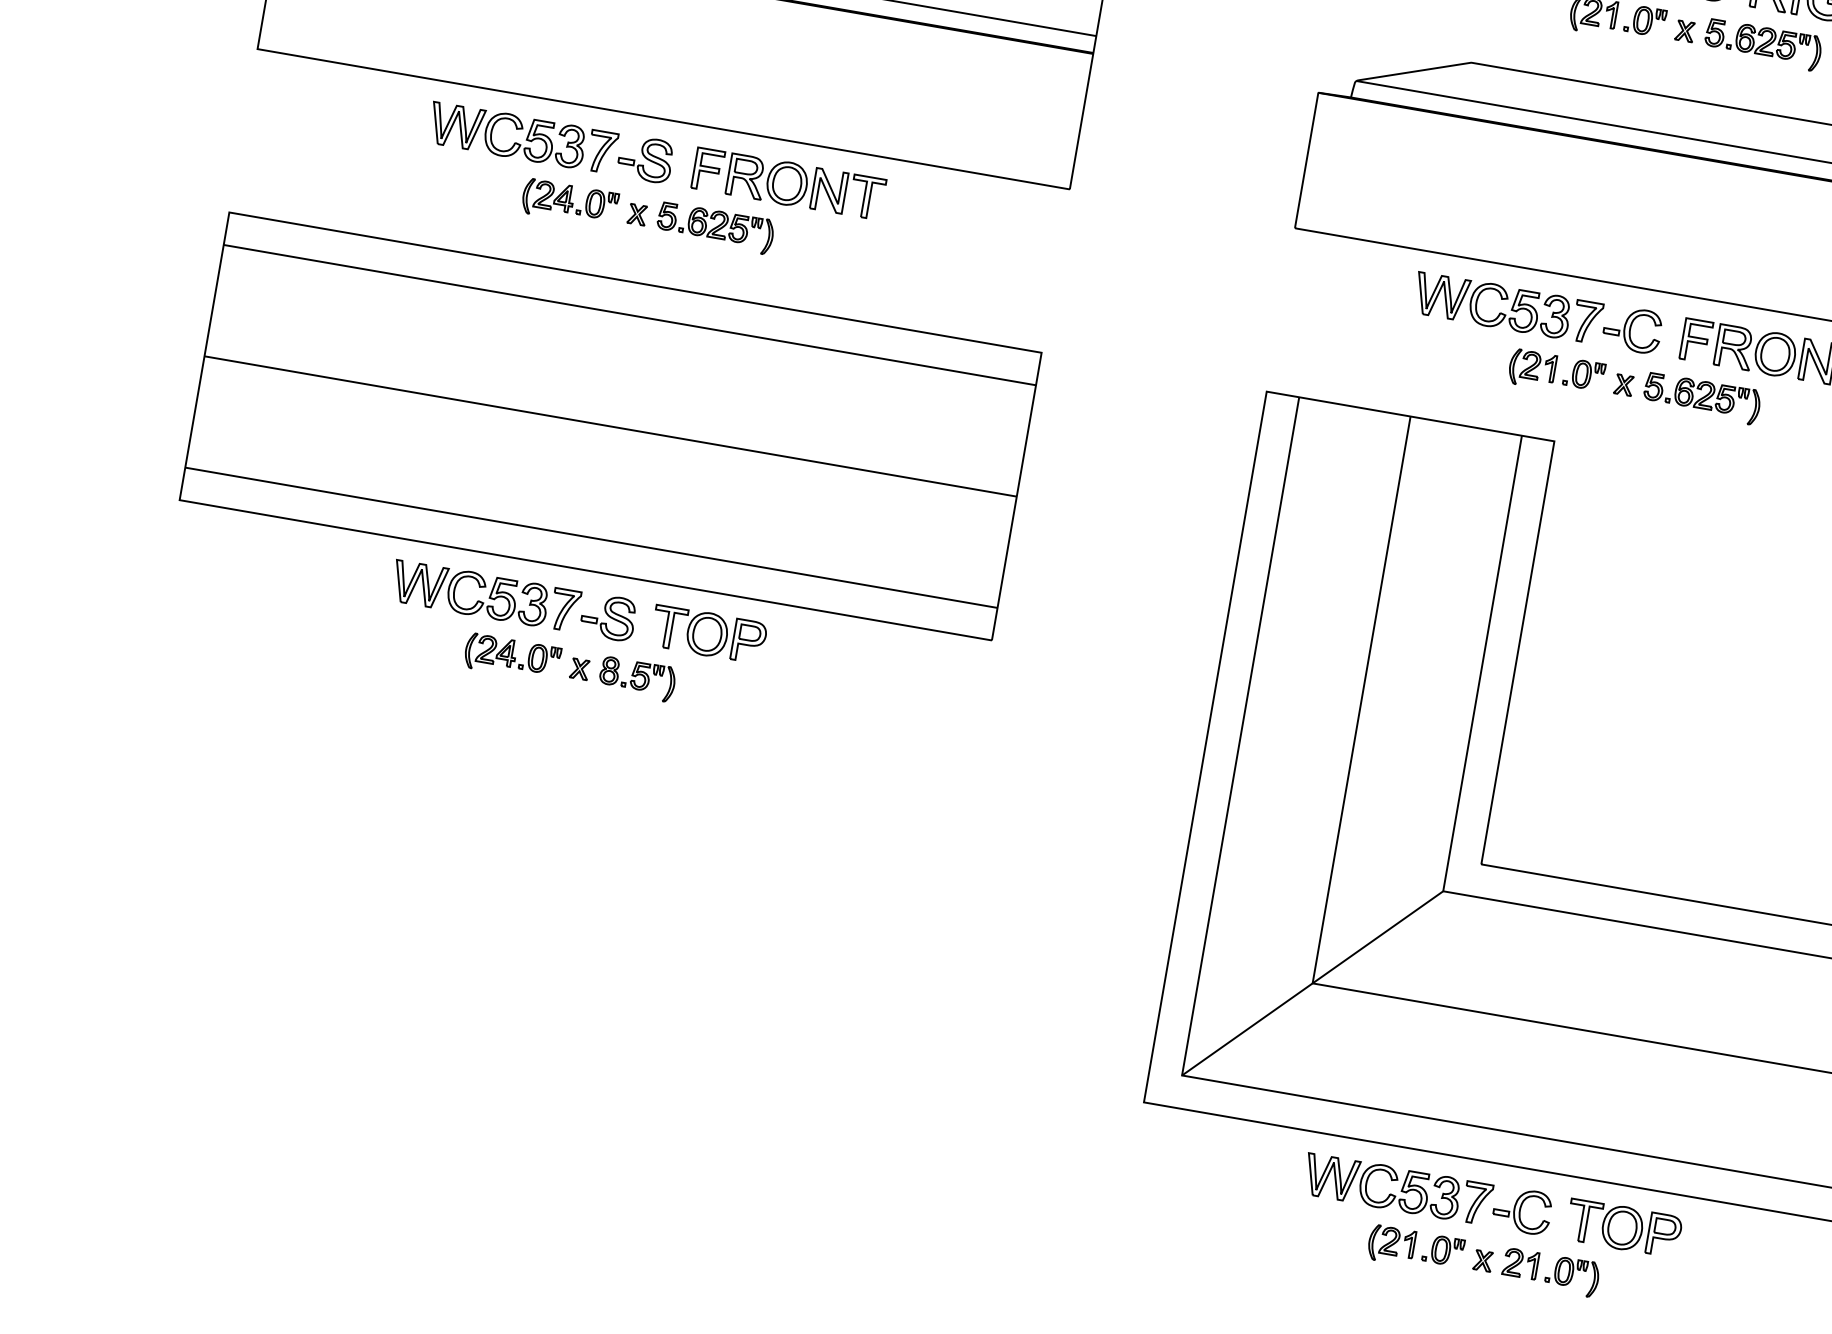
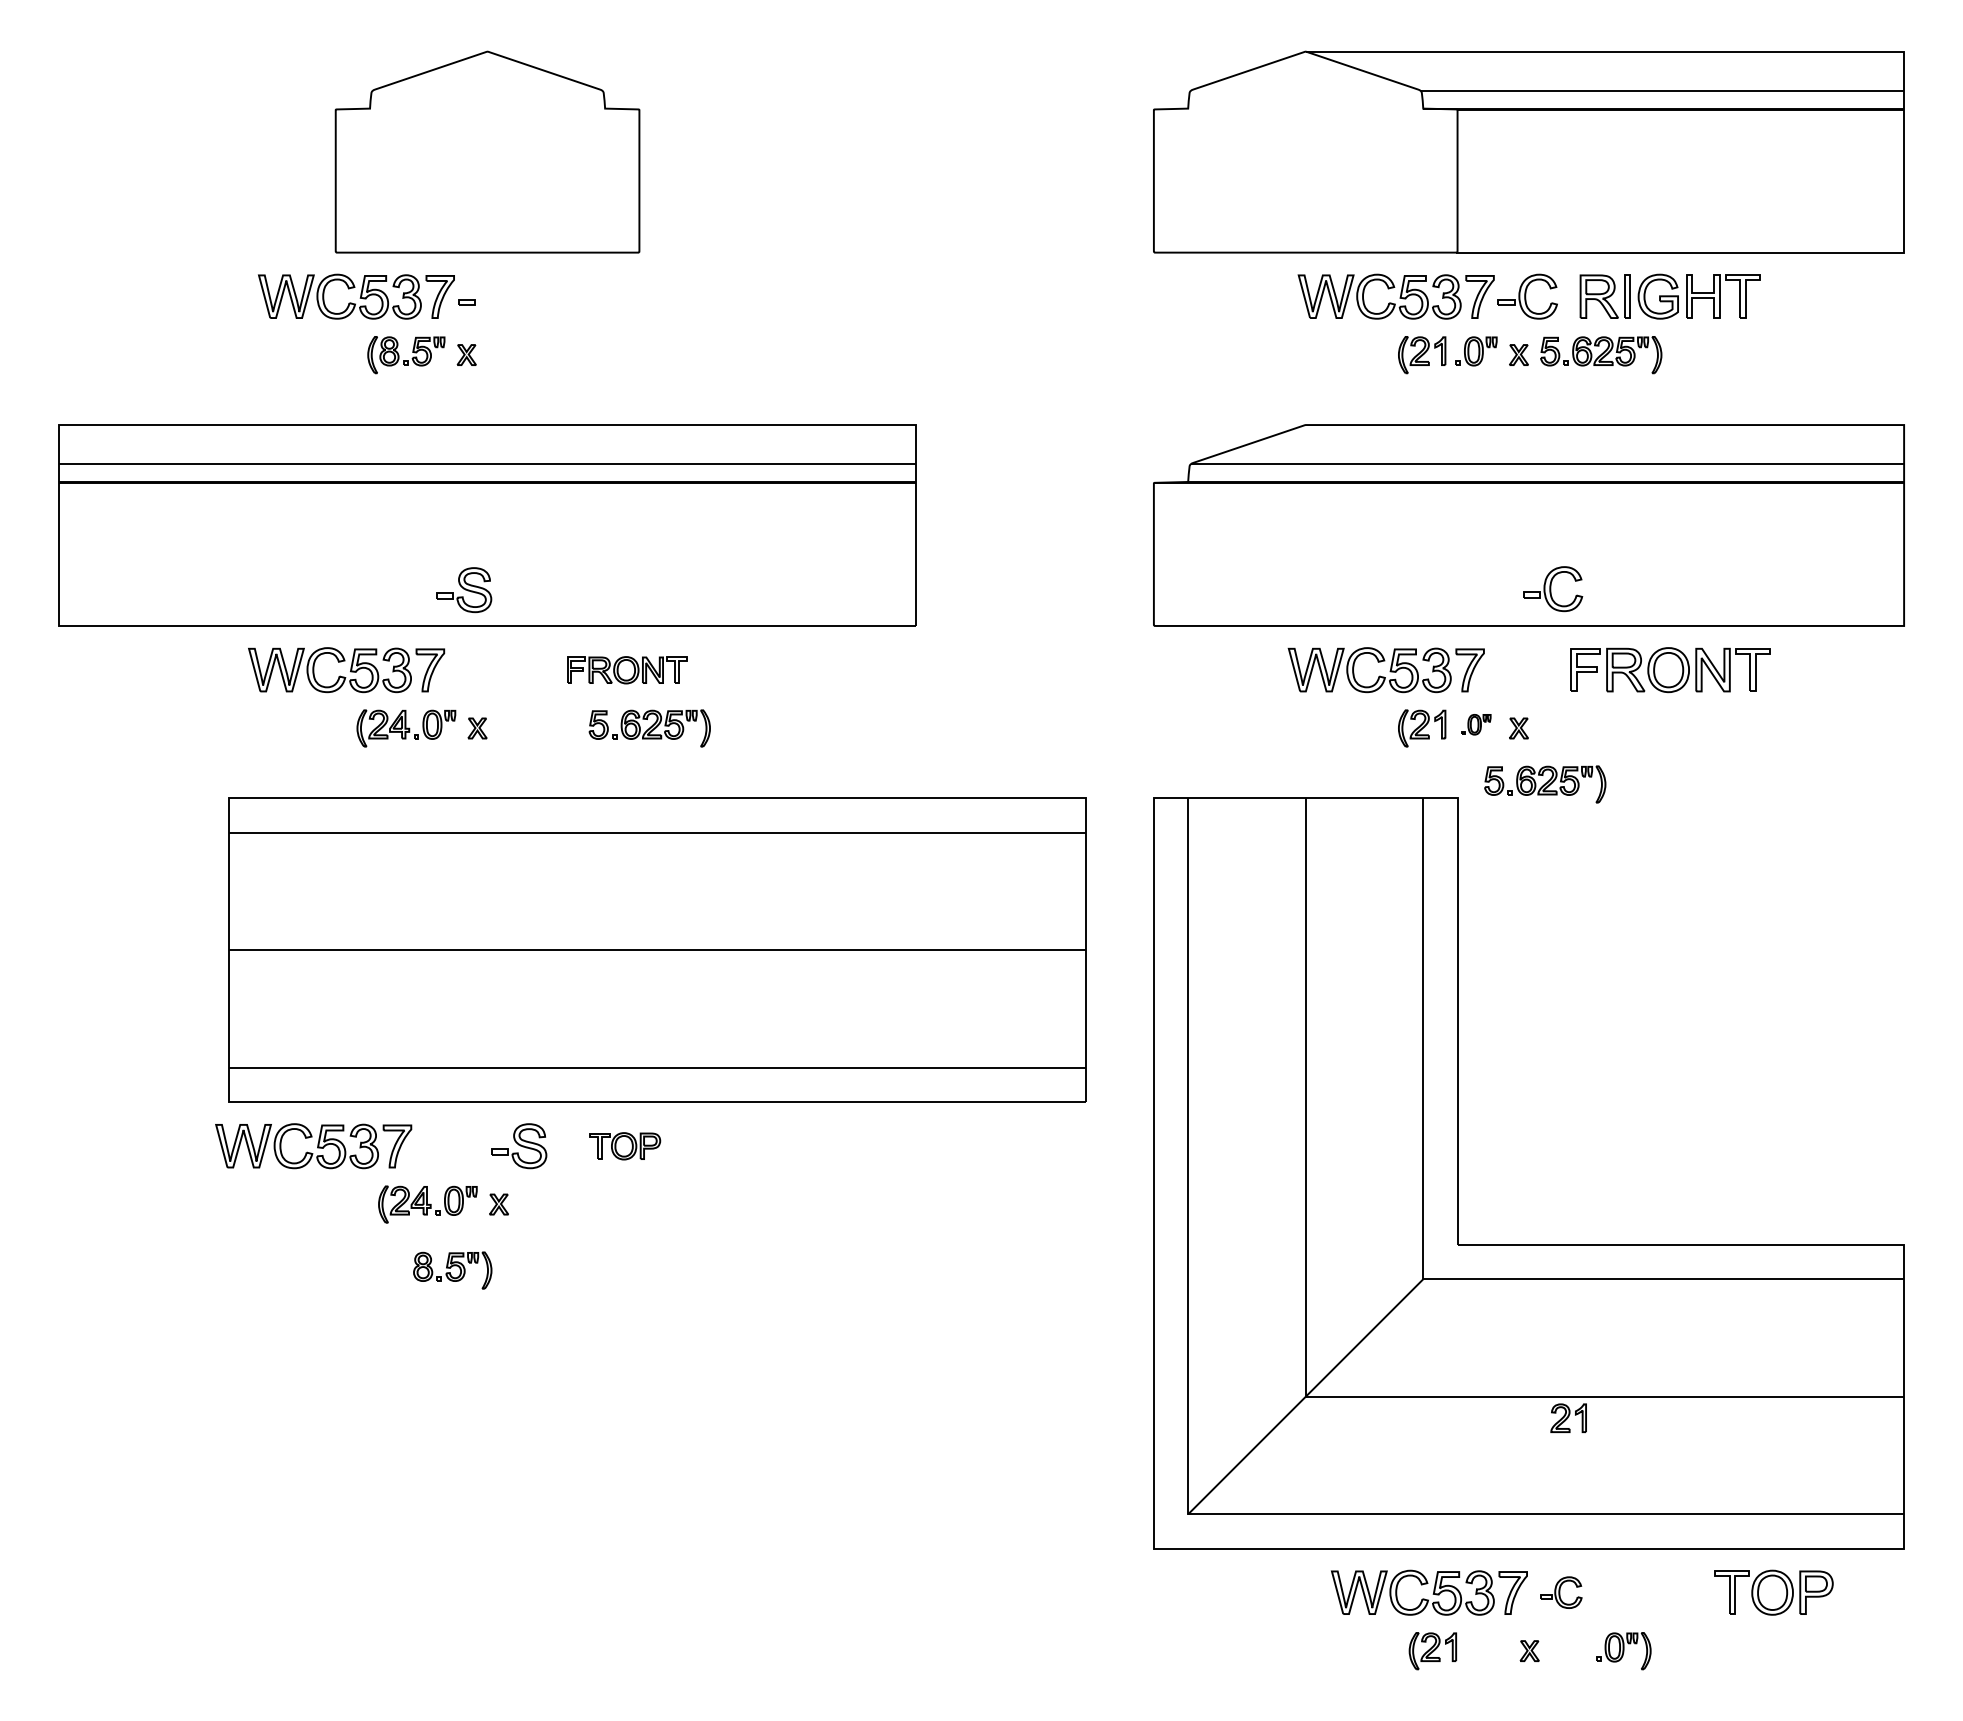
part: (645, 159) -> (464, 590), moved
part: (788, 184) -> (627, 670), size x0.6
part: (715, 228) -> (649, 728), moved
part: (1633, 330) -> (1553, 589), moved
part: (1584, 374) -> (1476, 724), size x0.7
part: (1702, 398) -> (1545, 784), moved
part: (610, 425) -> (657, 949), moved
part: (485, 596) -> (313, 1146), moved
part: (708, 634) -> (624, 1146), size x0.6
part: (637, 679) -> (452, 1270), moved
part: (1522, 1210) -> (1561, 1592), size x0.7
part: (1623, 1227) -> (1773, 1592), moved
part: (1443, 1250) -> (1487, 1647), removed
part: (1520, 1262) -> (1568, 1417), moved

